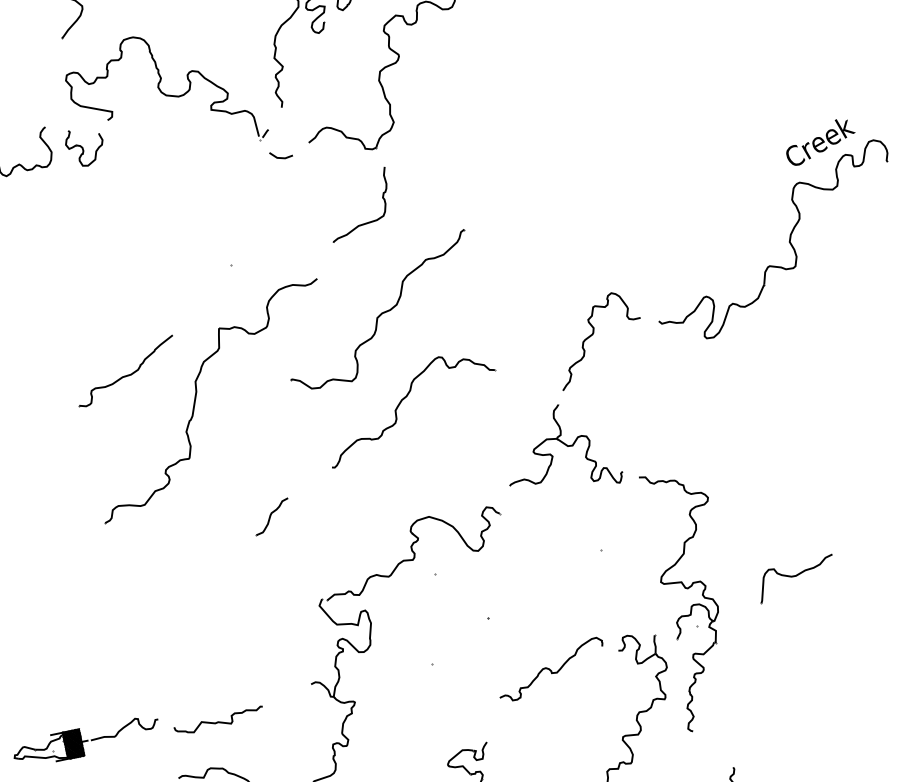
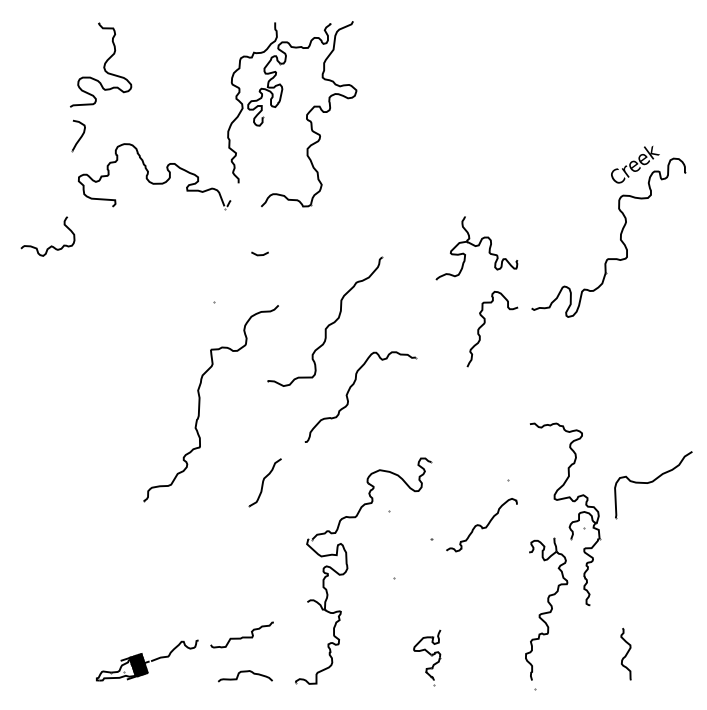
part: (83, 148) -> (97, 229), removed
line: (280, 157) -> (259, 254), moved
curve: (367, 221) -> (310, 259), removed
part: (126, 371) -> (146, 388), removed
part: (568, 449) -> (476, 248), moved
part: (271, 517) -> (264, 483), size x1.6
part: (795, 578) -> (652, 485), size x1.6
curve: (551, 669) -> (481, 525), moved

